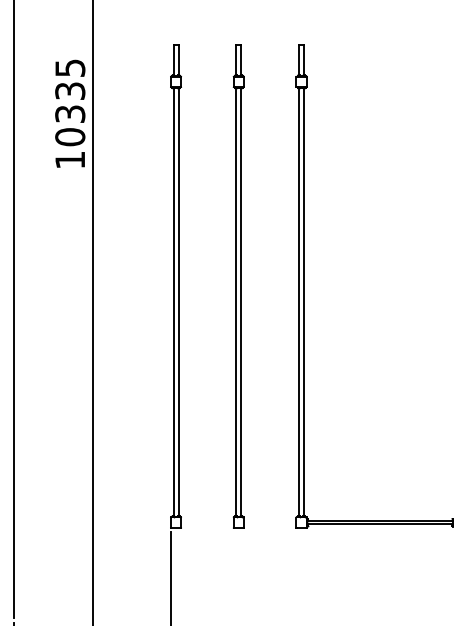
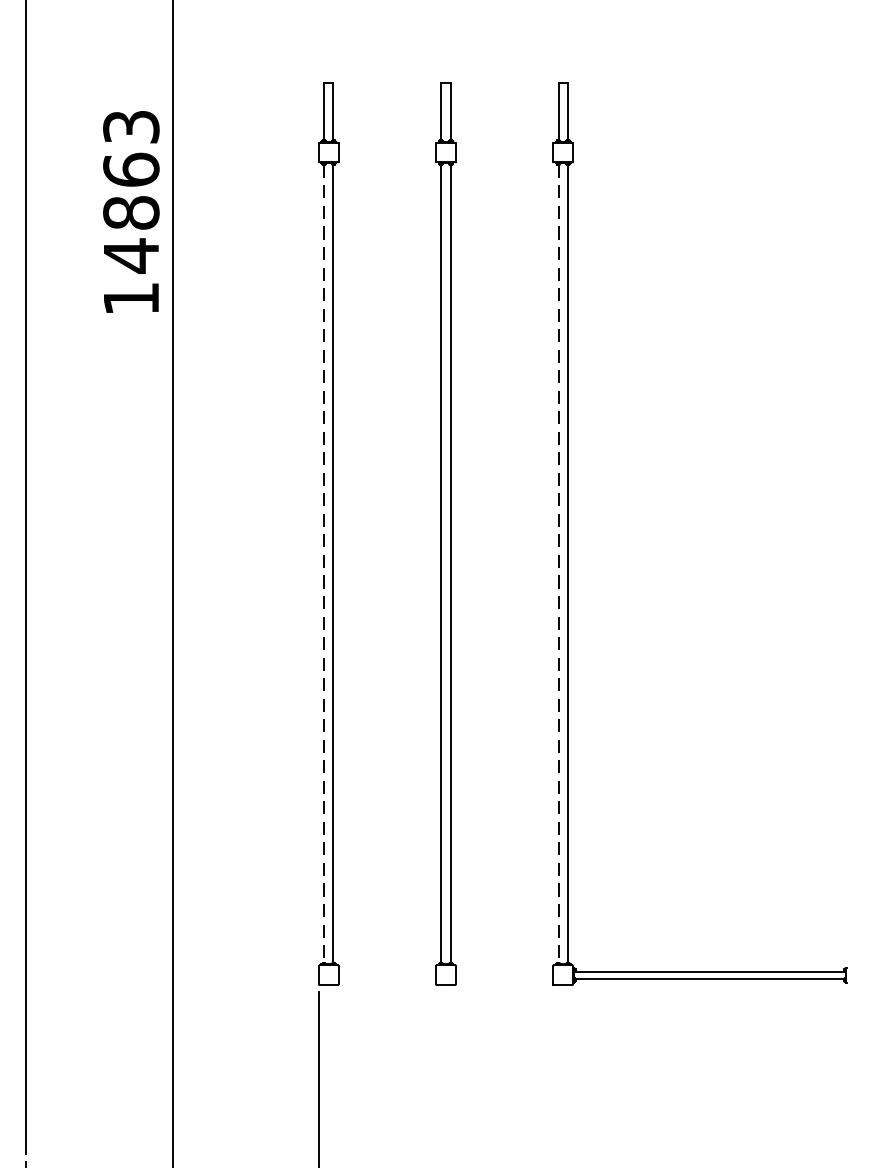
text: (70, 102) -> (131, 191), 10335 -> 14863
line: (173, 302) -> (324, 564), solid -> dashed
line: (299, 302) -> (559, 564), solid -> dashed

